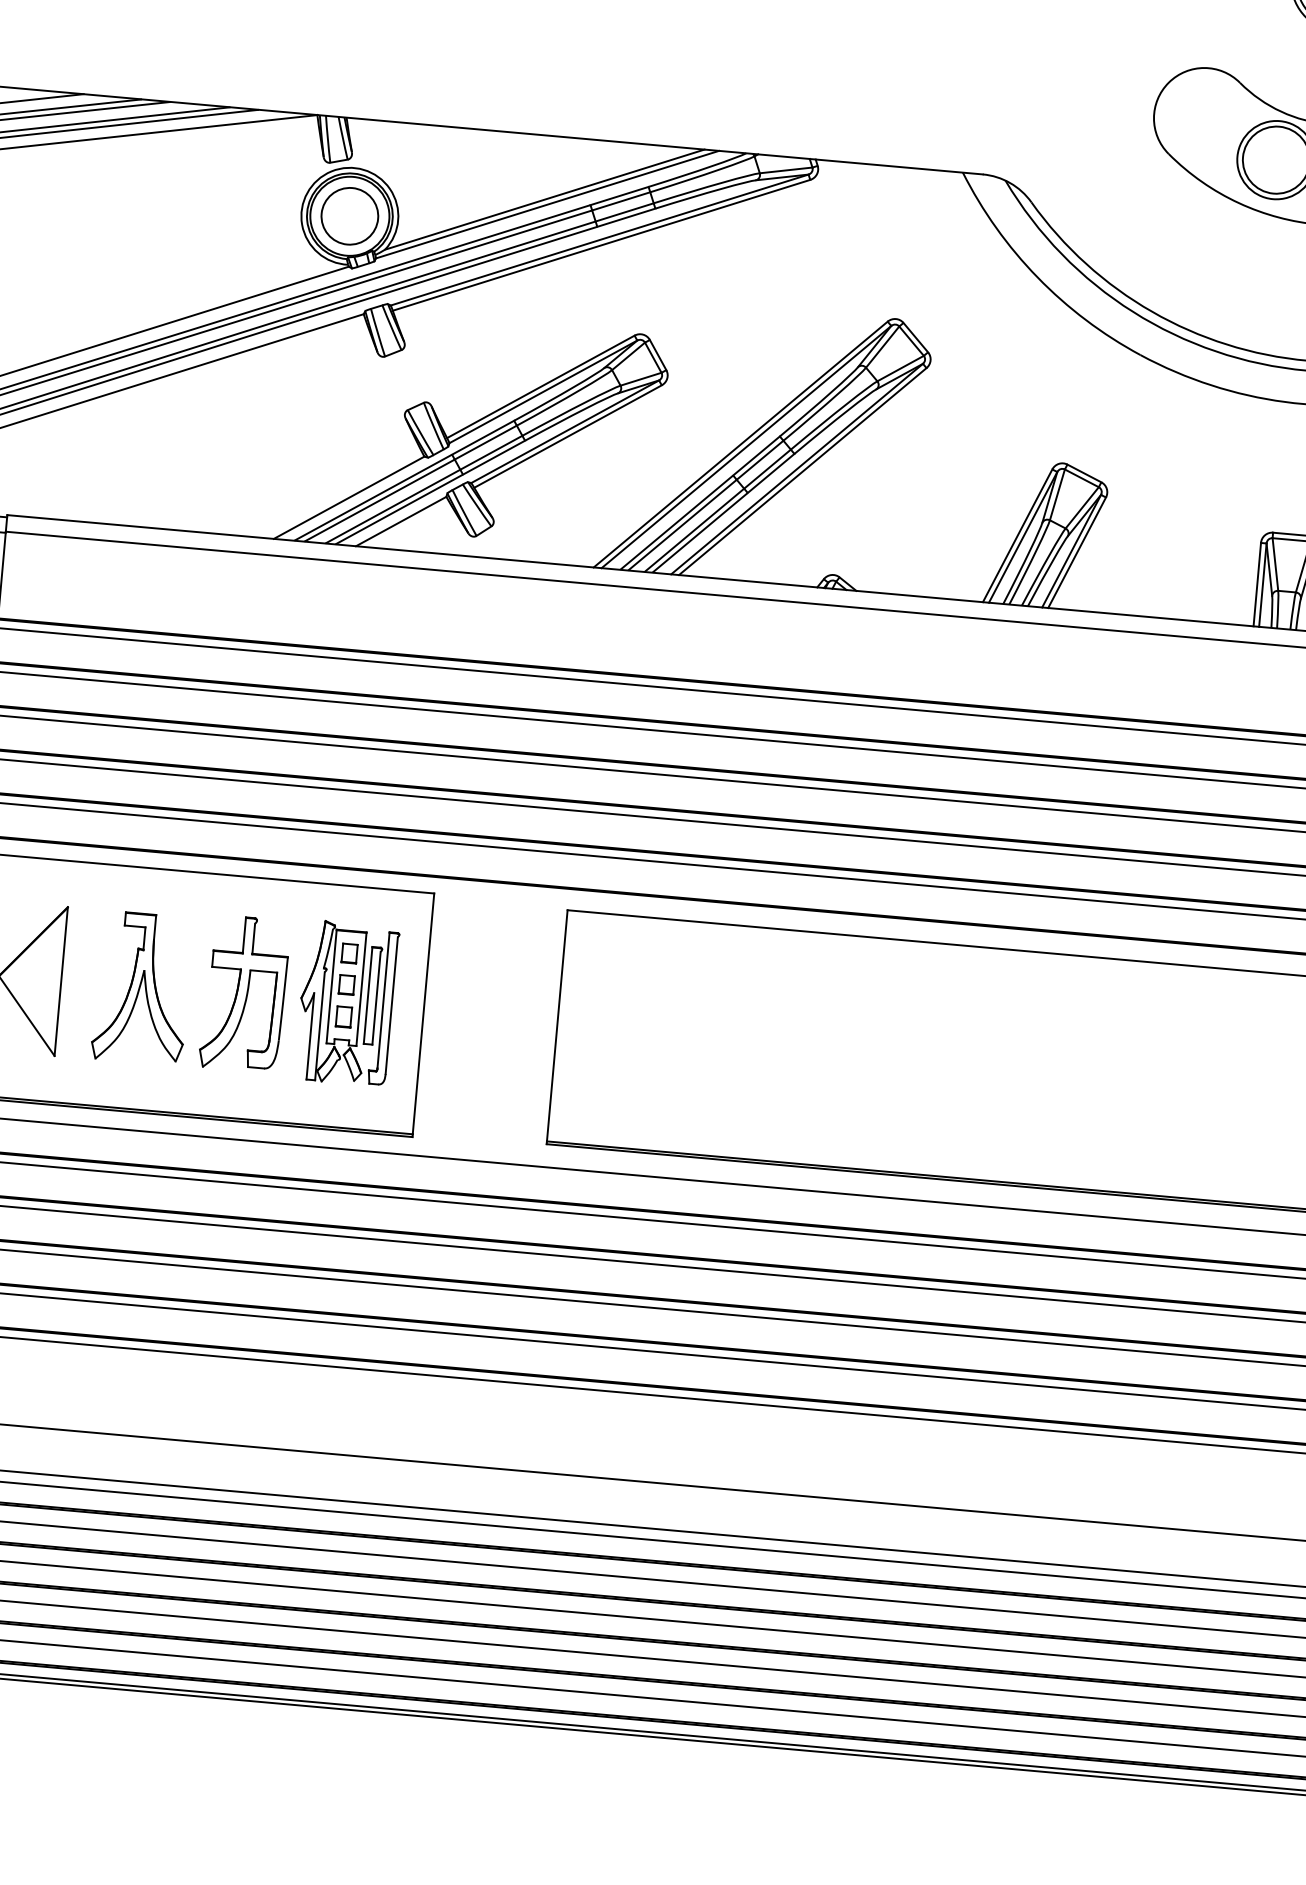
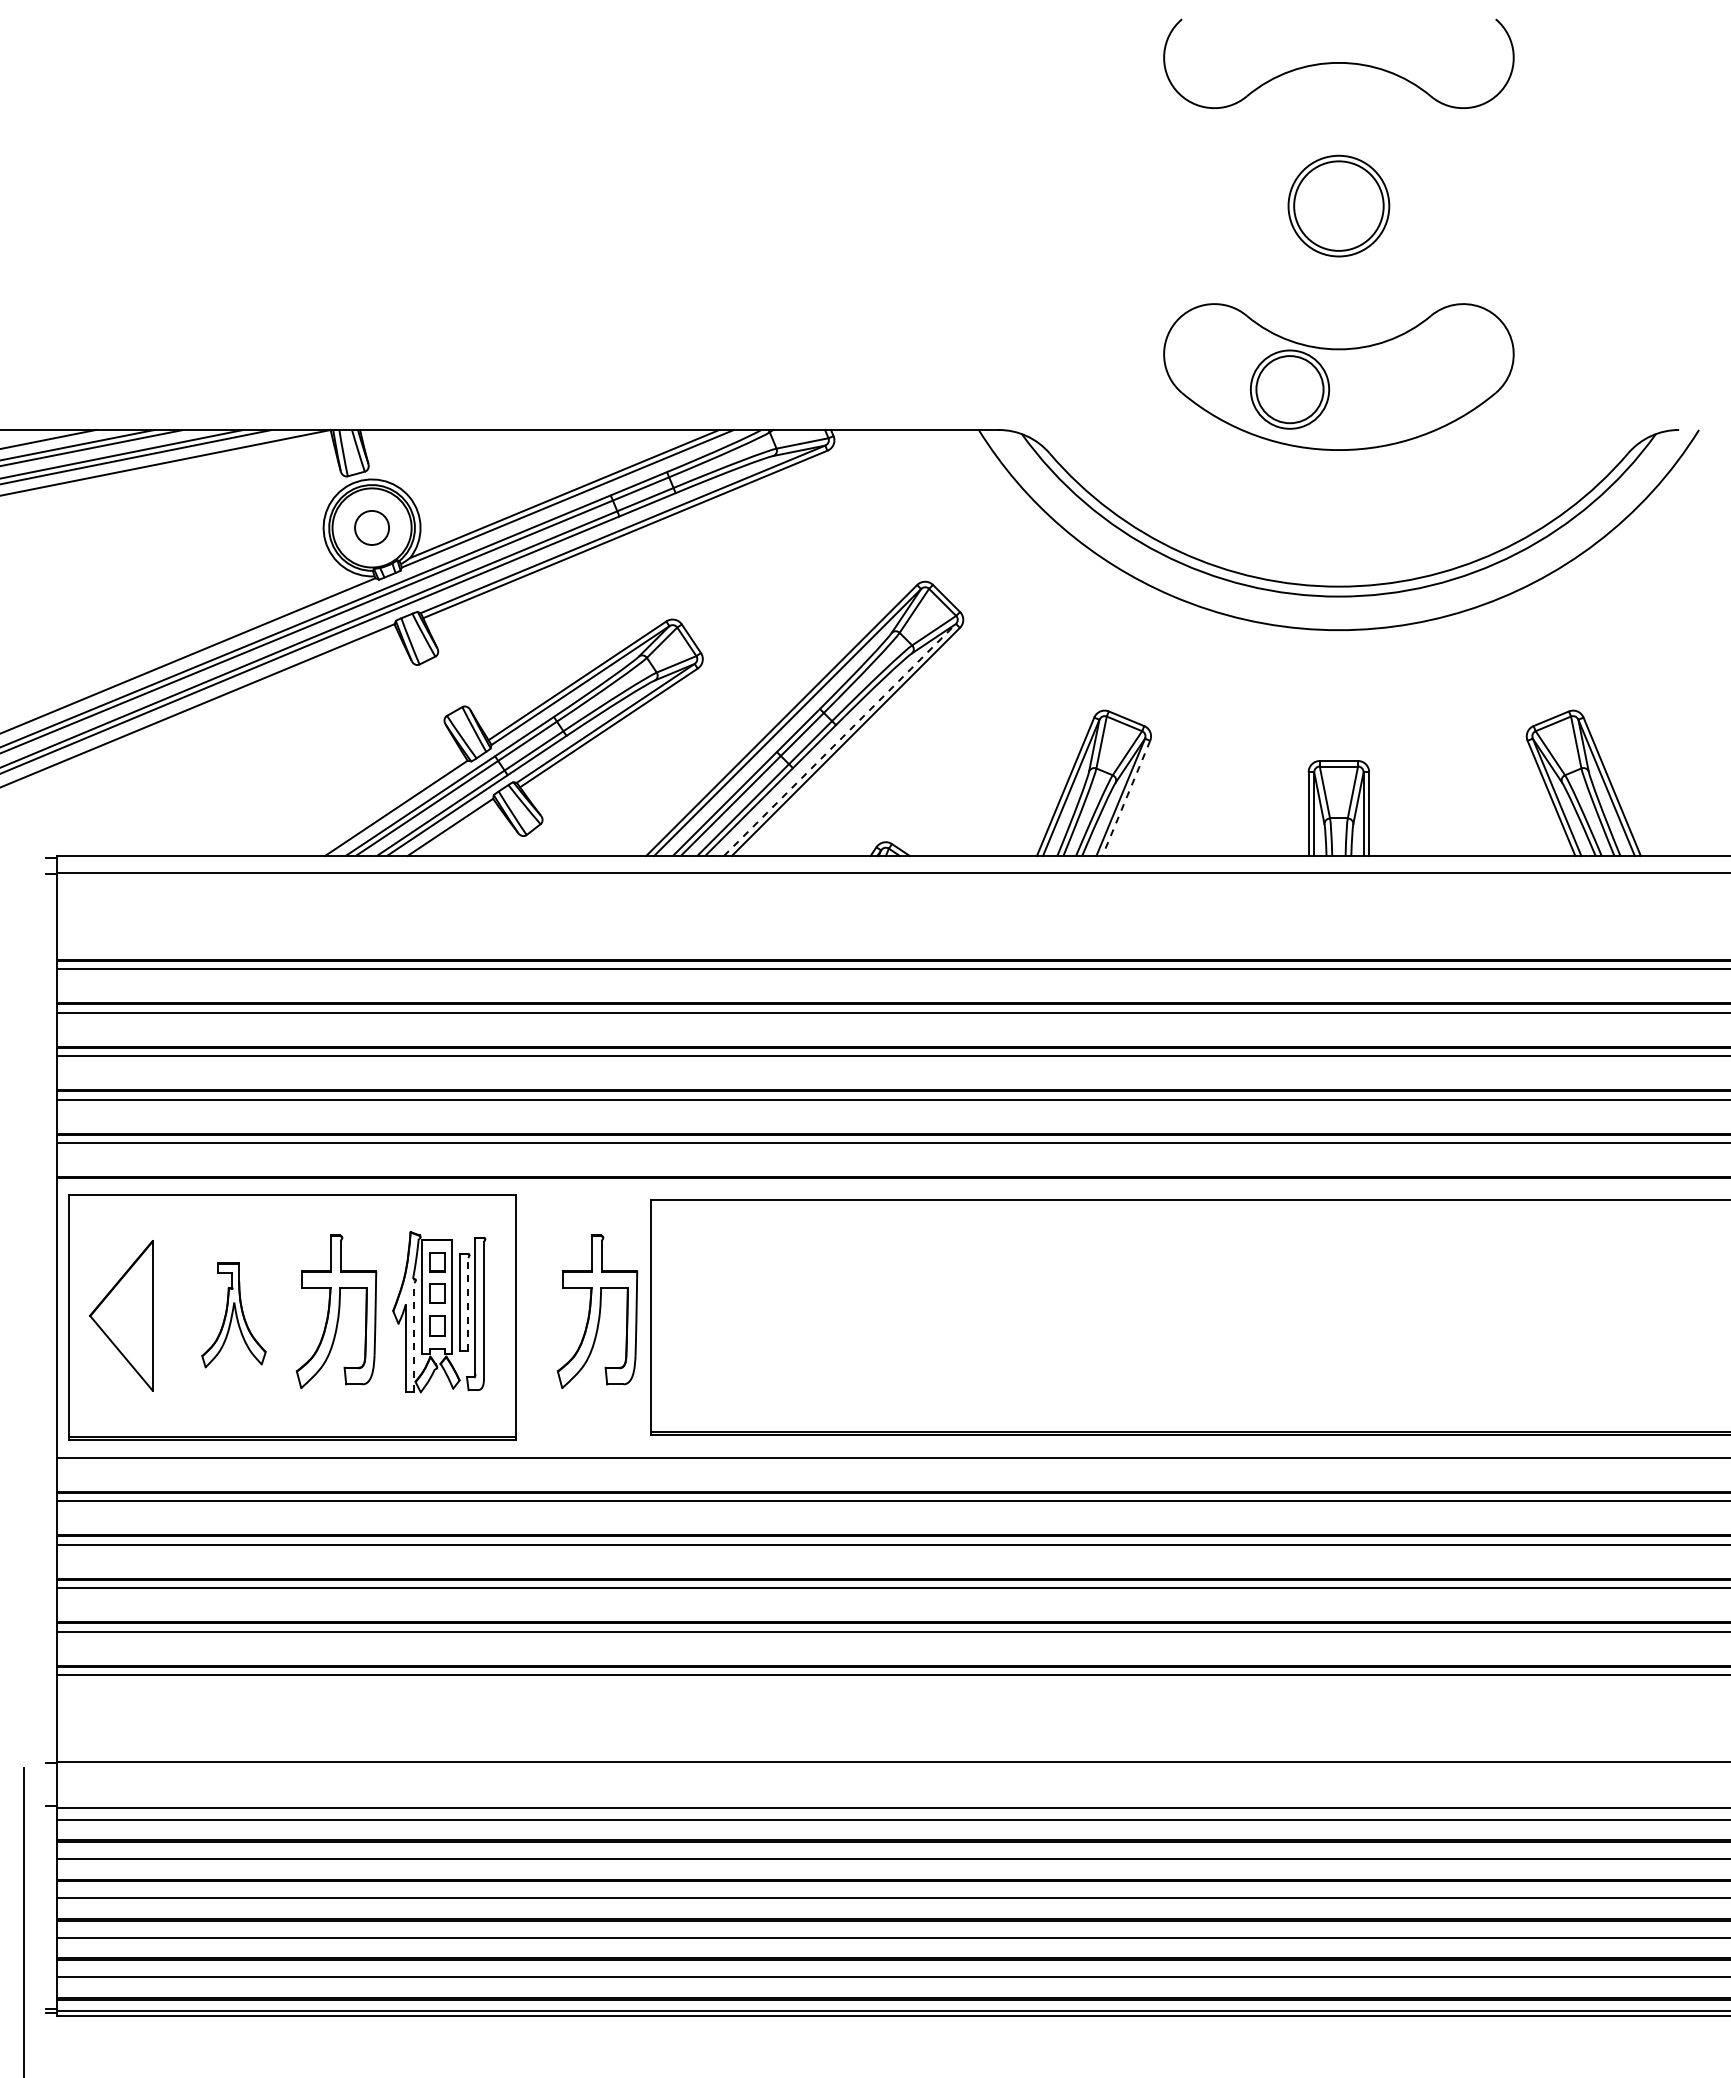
circle: (349, 215) -> (371, 527), size x0.6
line: (797, 468) -> (840, 739), solid -> dashed
line: (1077, 552) -> (1126, 798), solid -> dashed
part: (141, 988) -> (233, 1315), size x0.7
line: (376, 998) -> (468, 1304), solid -> dashed
part: (504, 1016) -> (597, 1311), added
line: (320, 1025) -> (414, 1336), solid -> dashed

